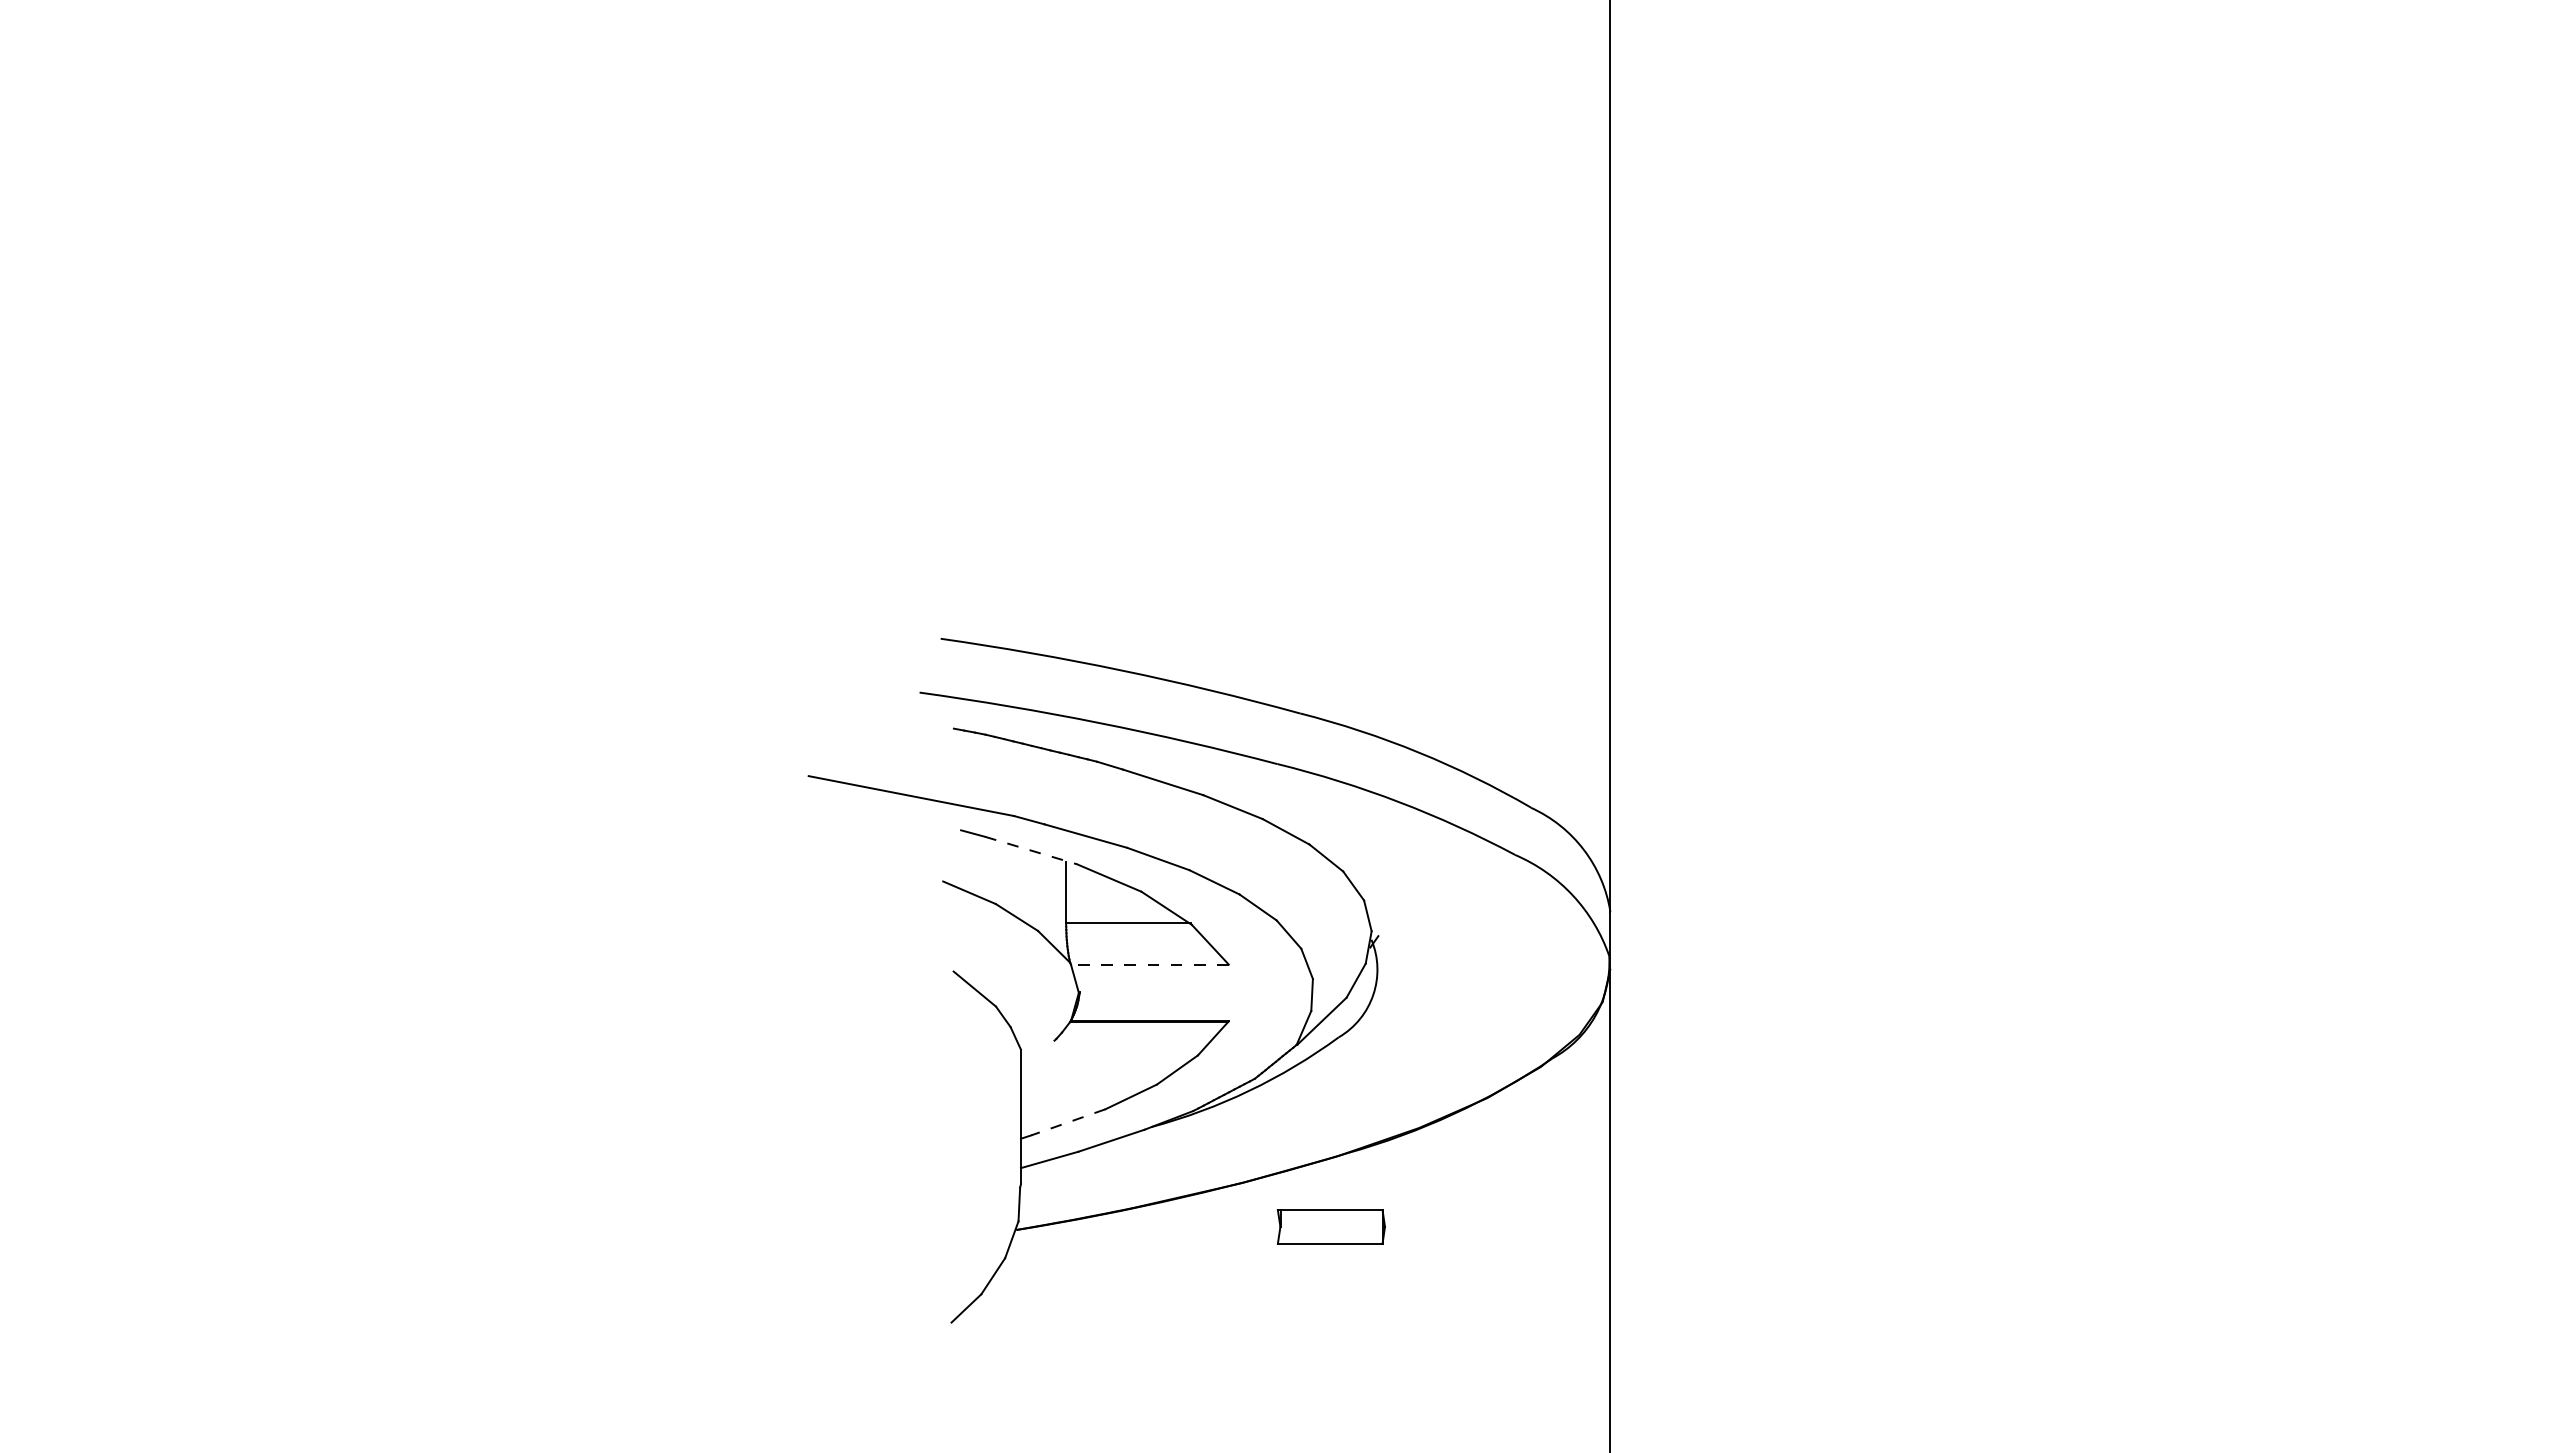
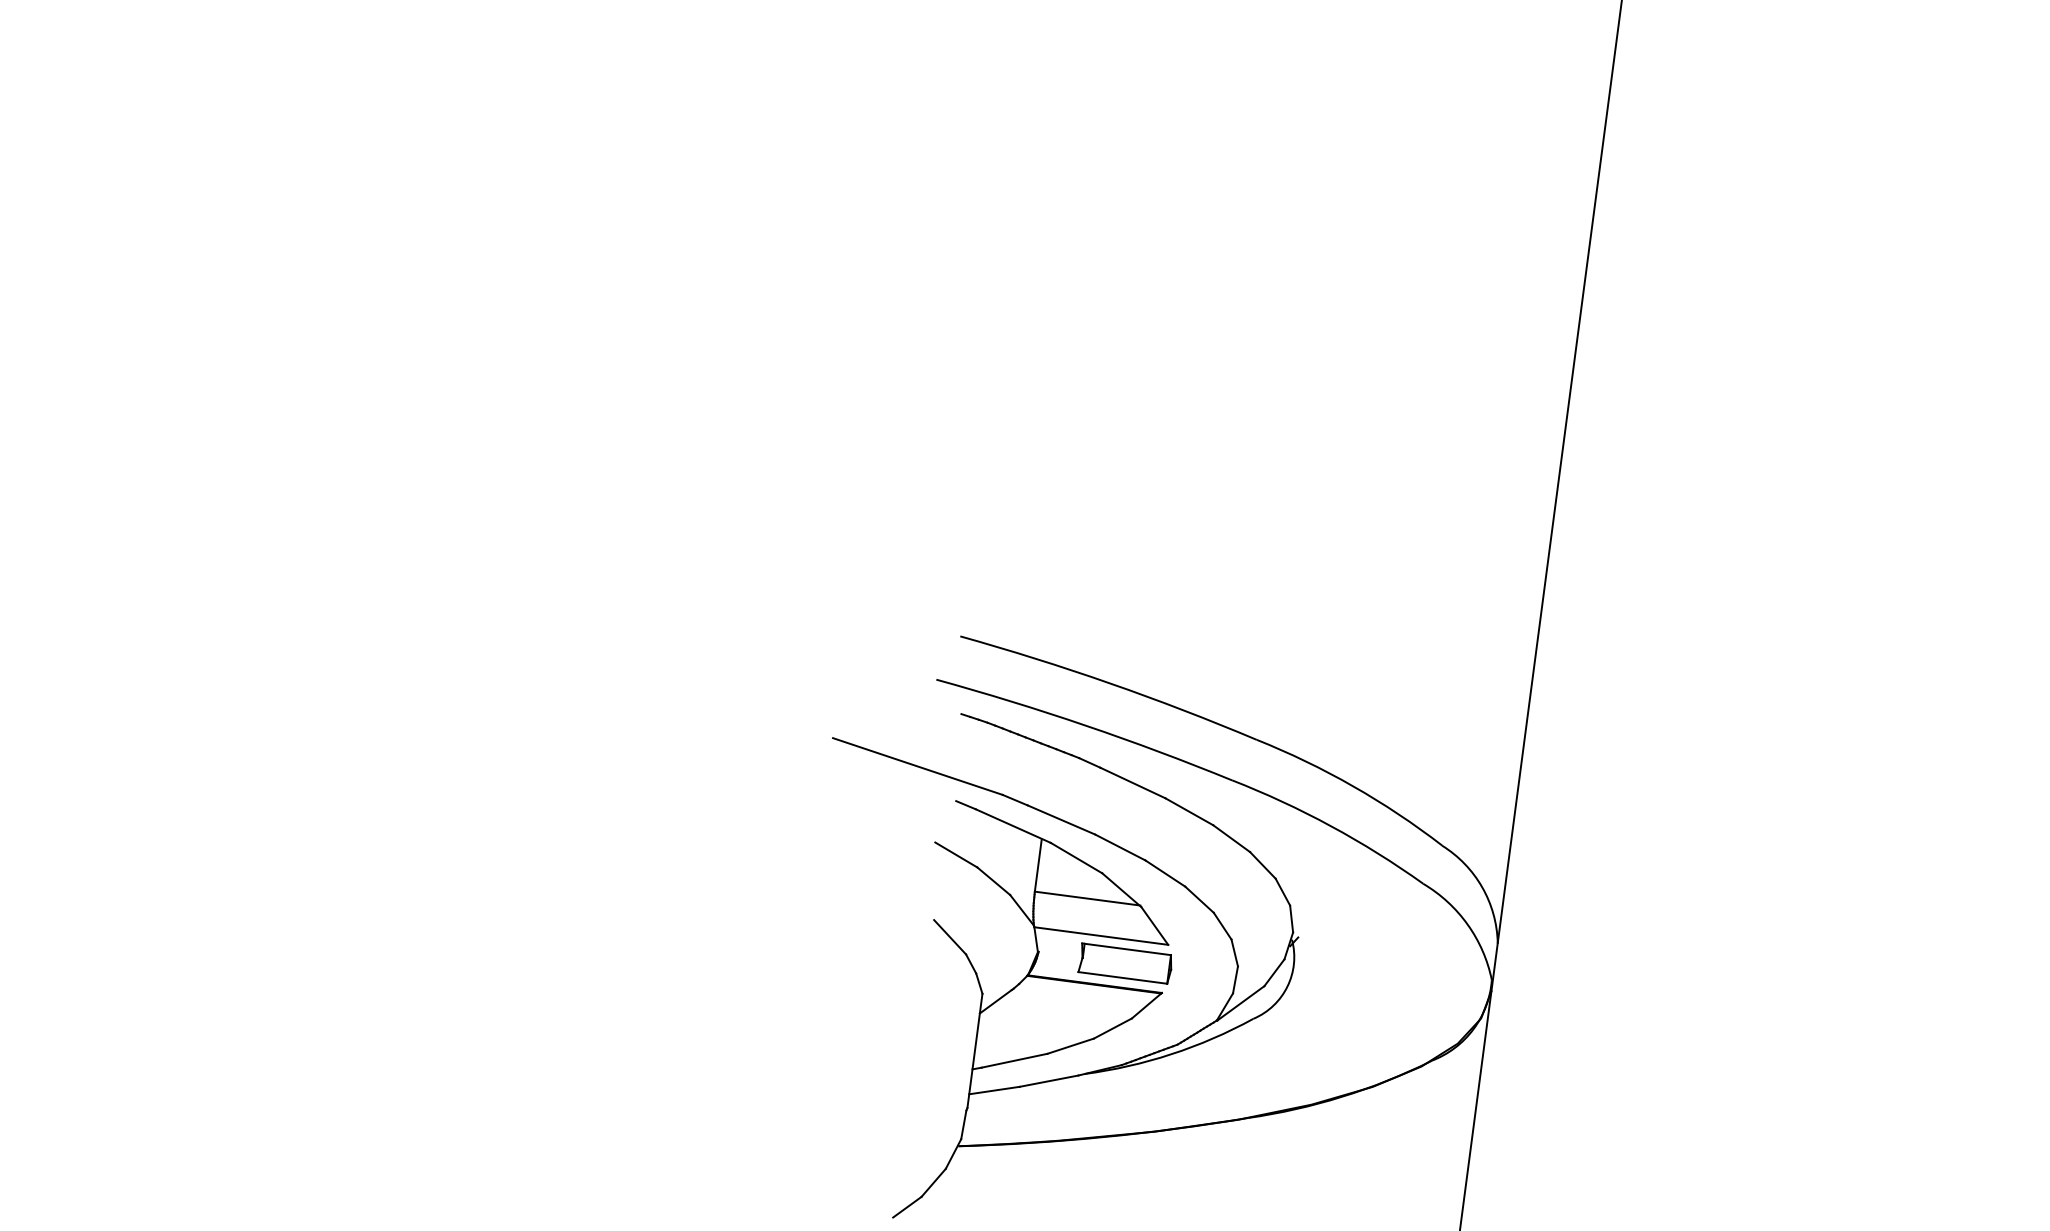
line: (1031, 850) -> (1013, 826), dashed -> solid
line: (1149, 964) -> (1100, 935), dashed -> solid
line: (1037, 1056) -> (995, 1001), added
line: (1067, 1122) -> (1013, 1060), dashed -> solid
part: (1331, 1226) -> (1125, 963), moved

